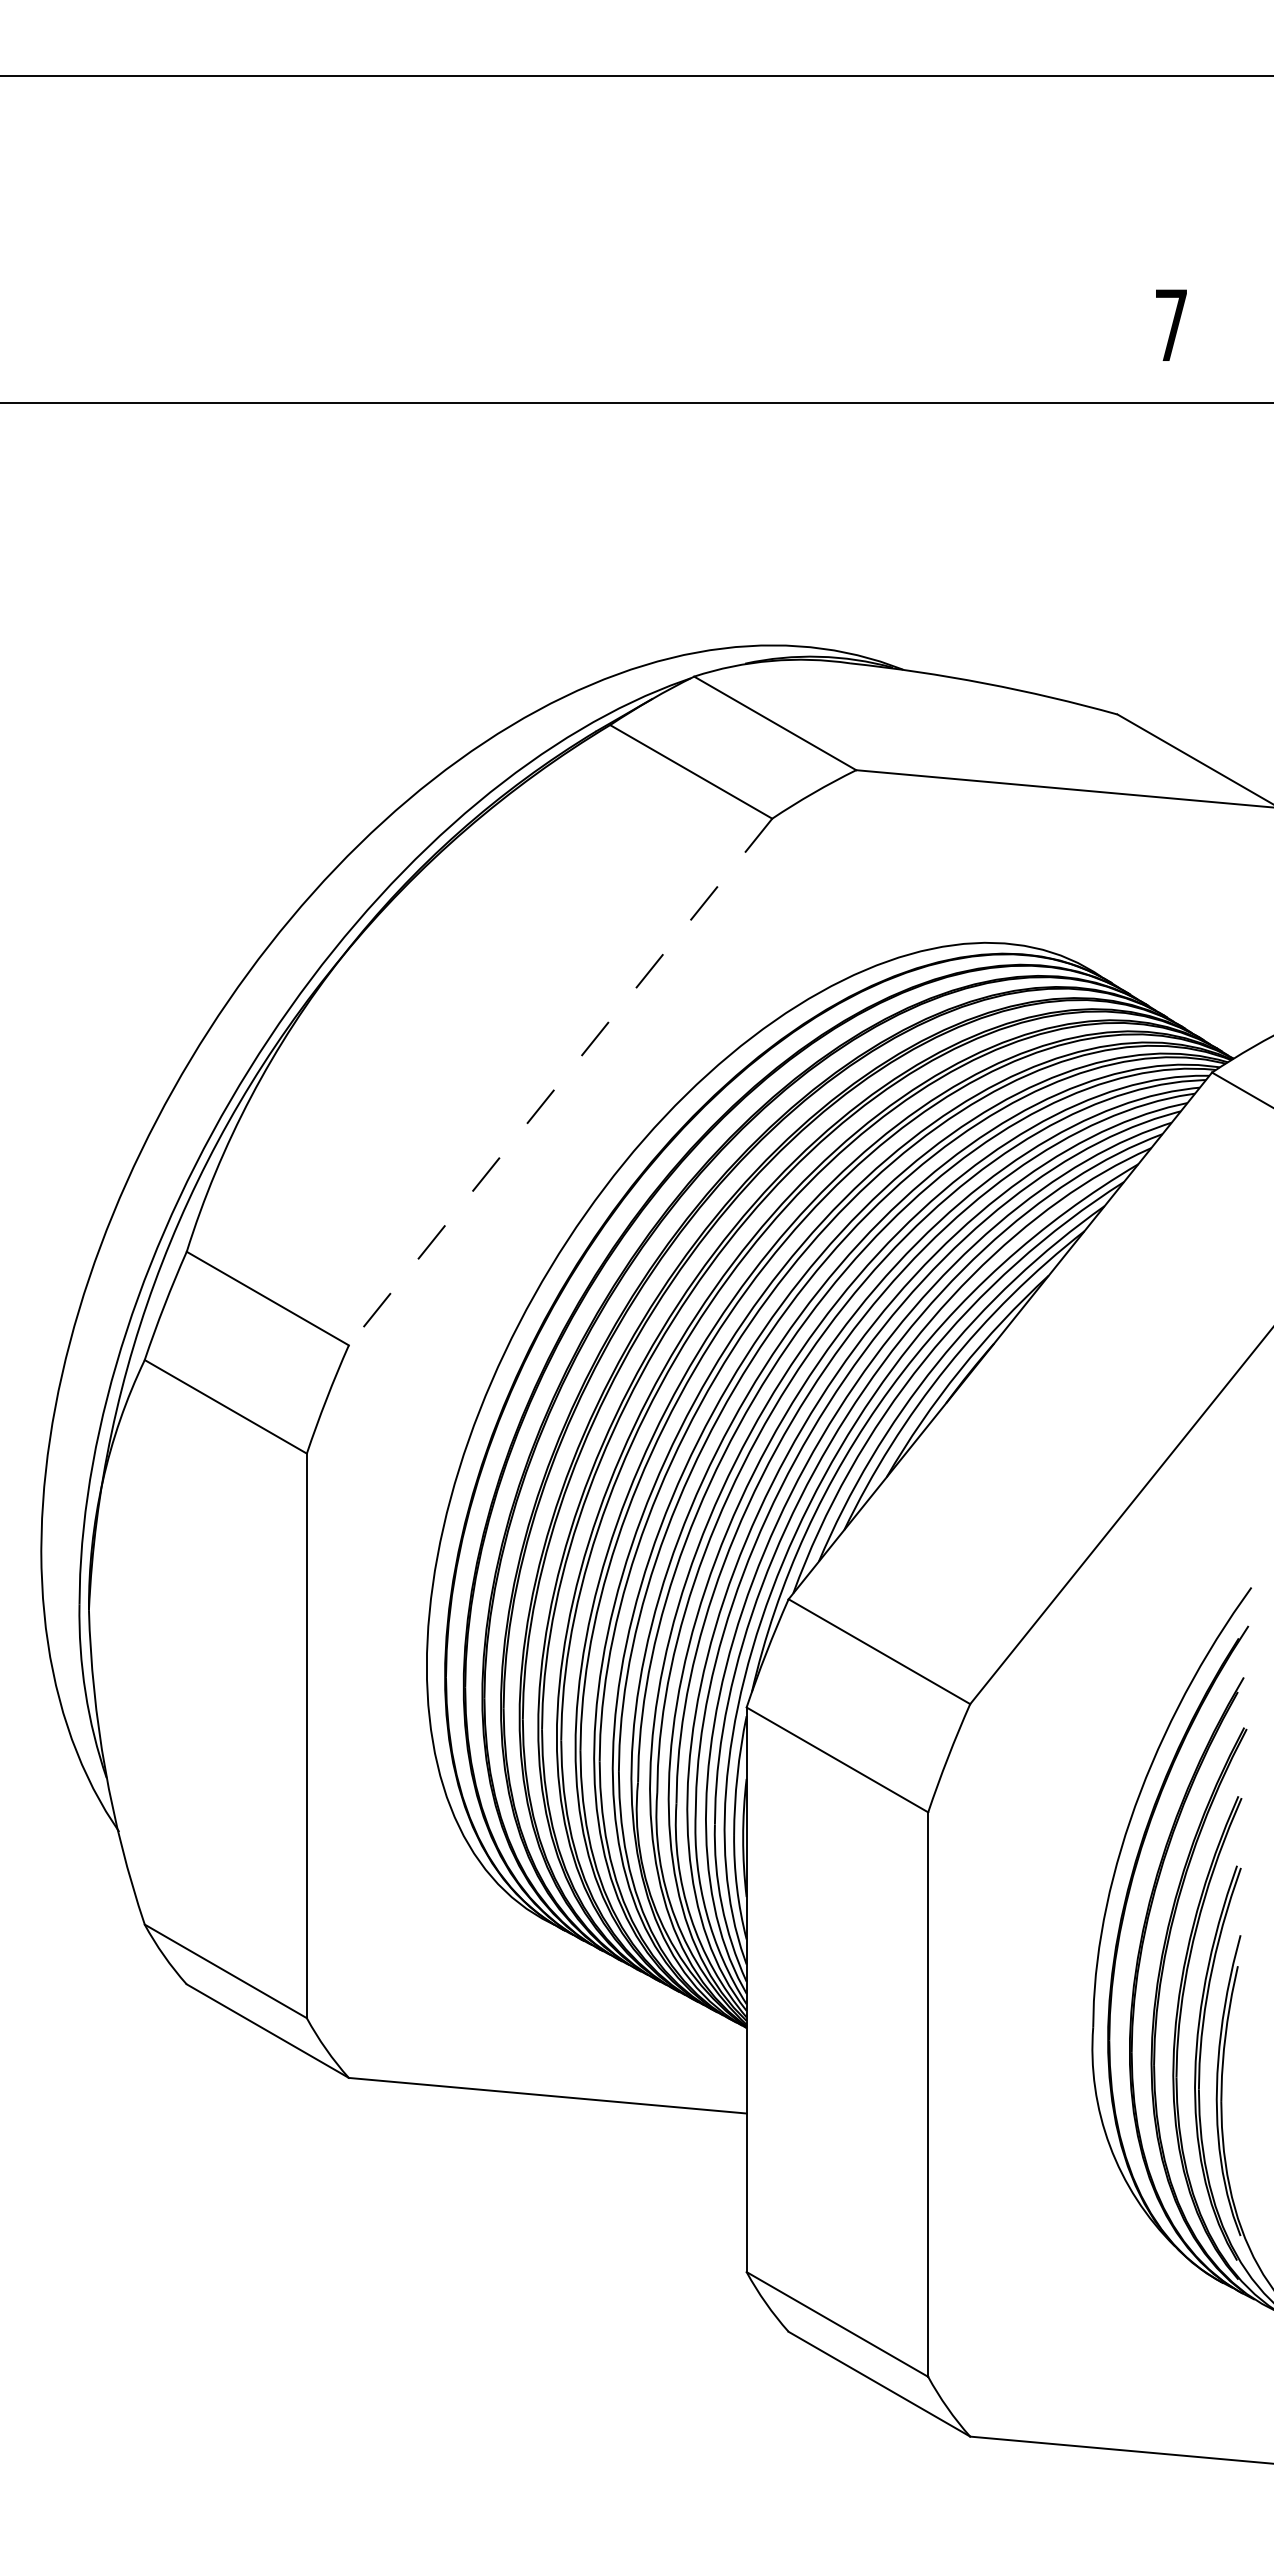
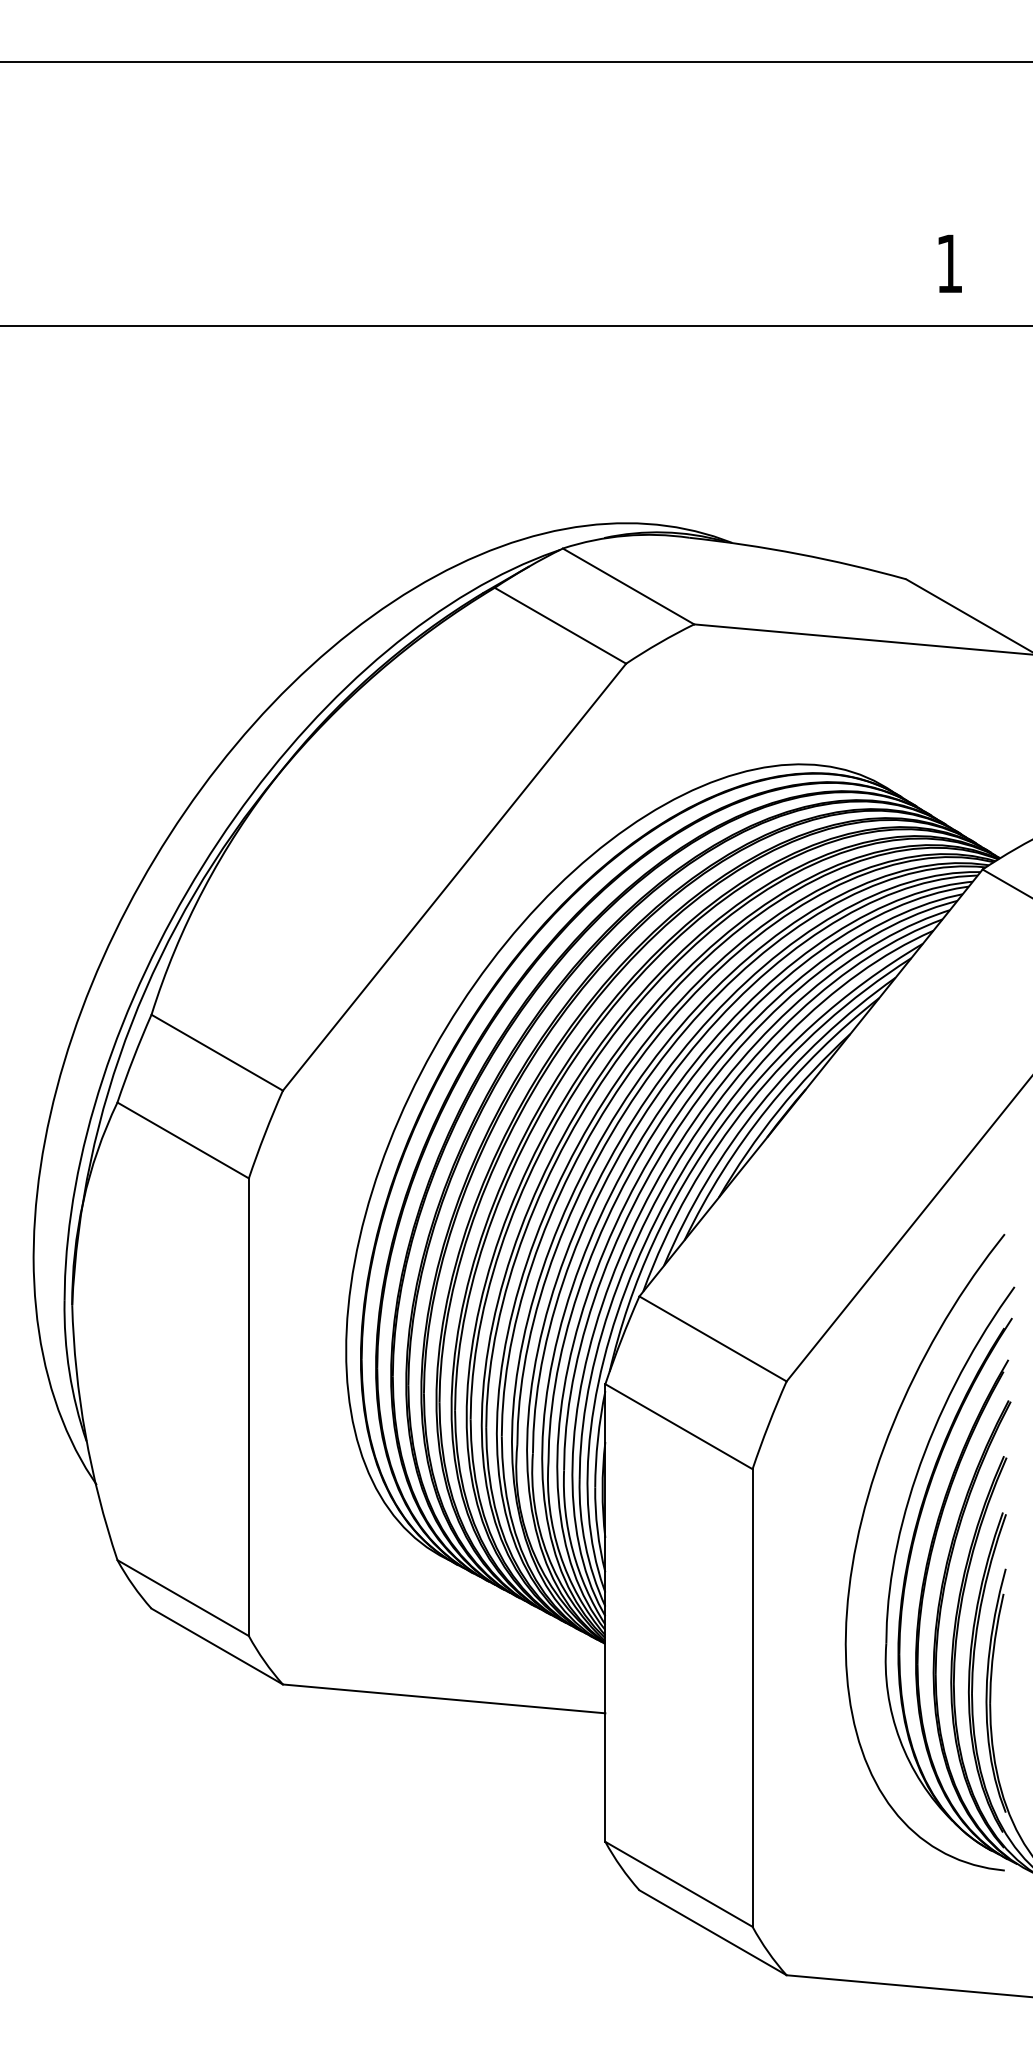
text: (1171, 325) -> (949, 263), 7 -> 1
line: (560, 1082) -> (454, 877), dashed -> solid
curve: (1058, 1900) -> (858, 1540), added

